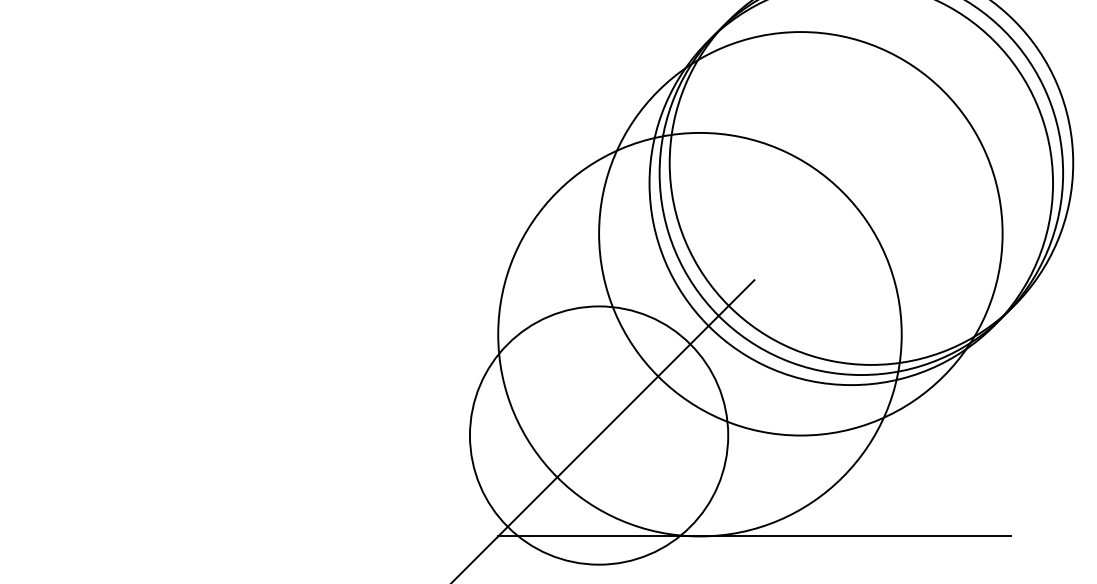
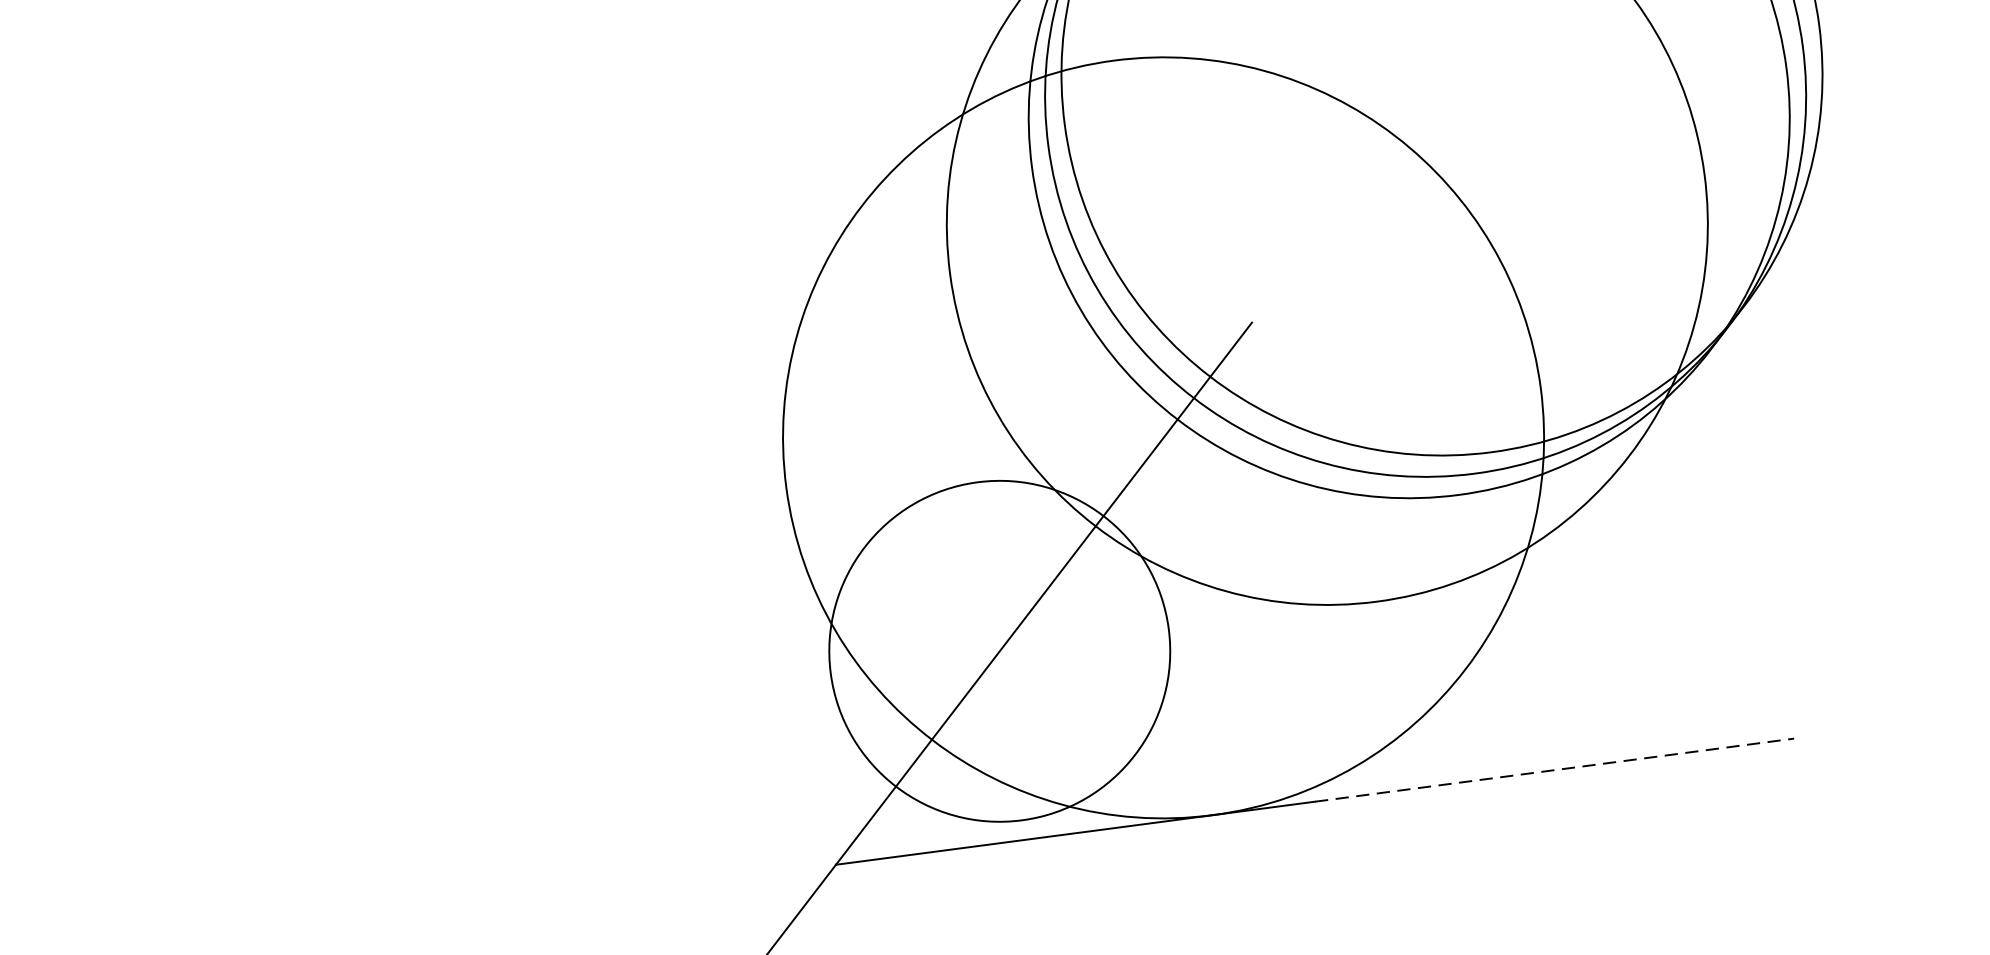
circle: (598, 435) -> (998, 651), size x0.7
line: (883, 536) -> (1556, 770), solid -> dashed

